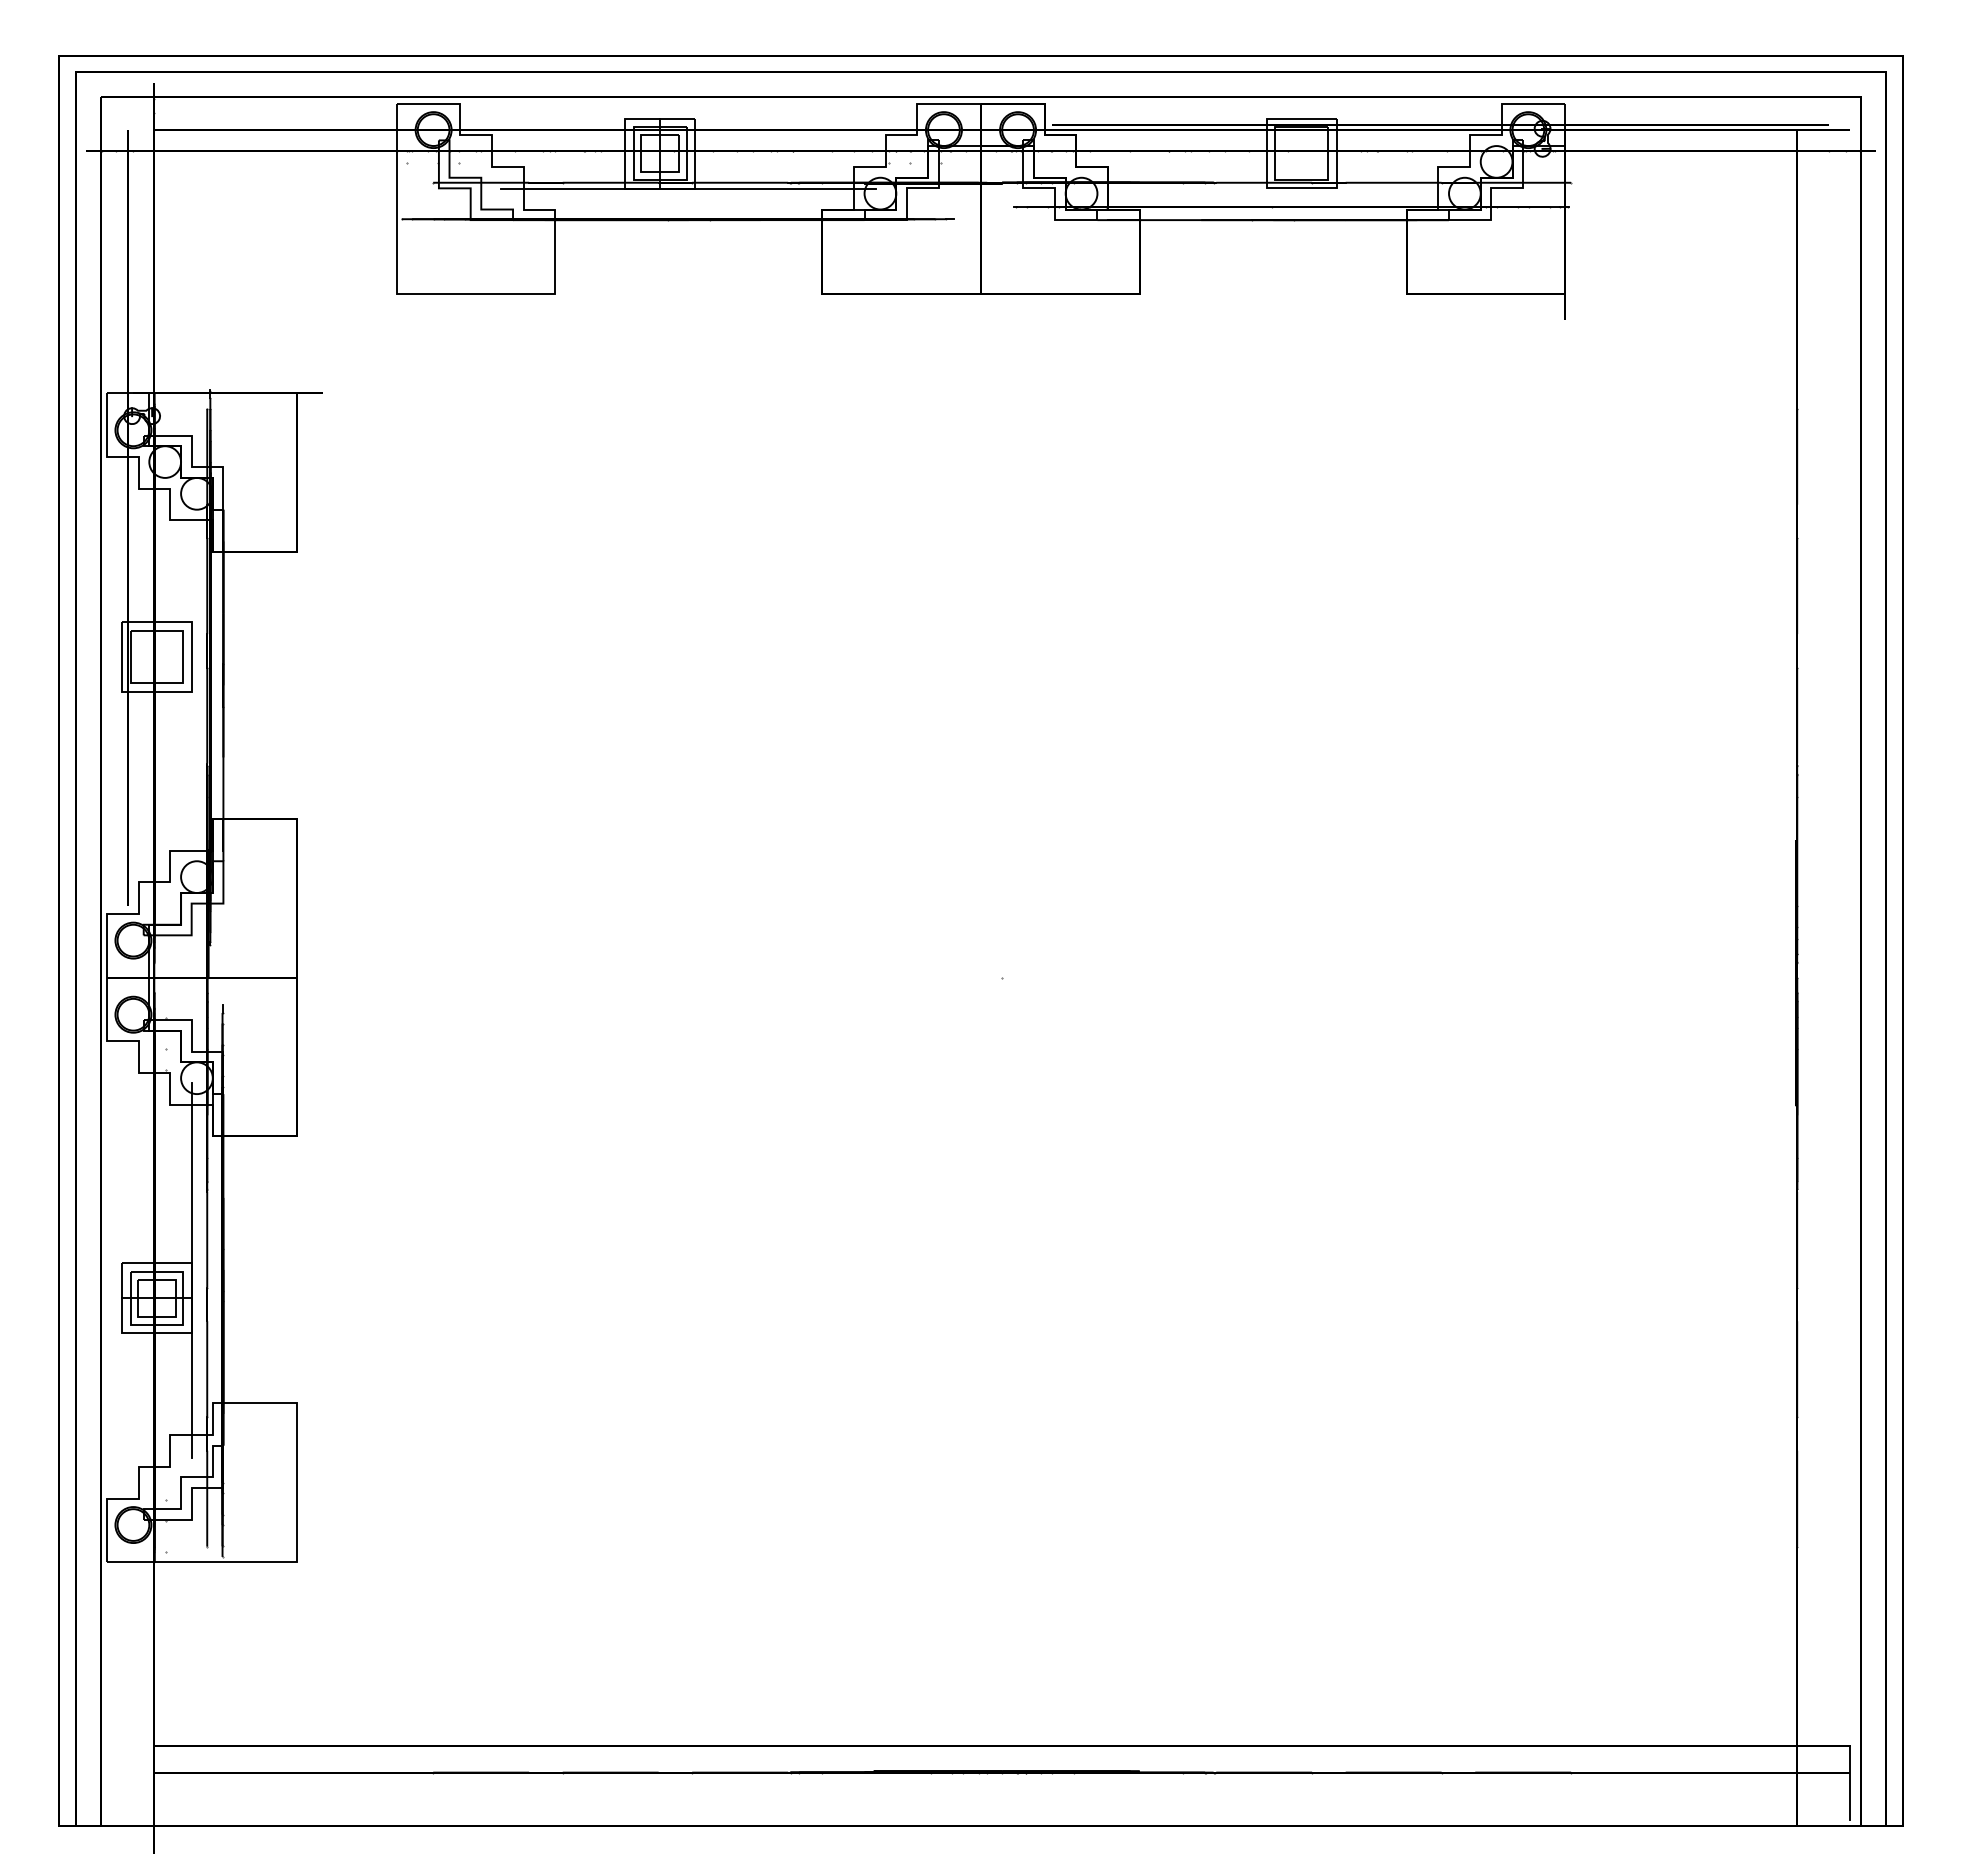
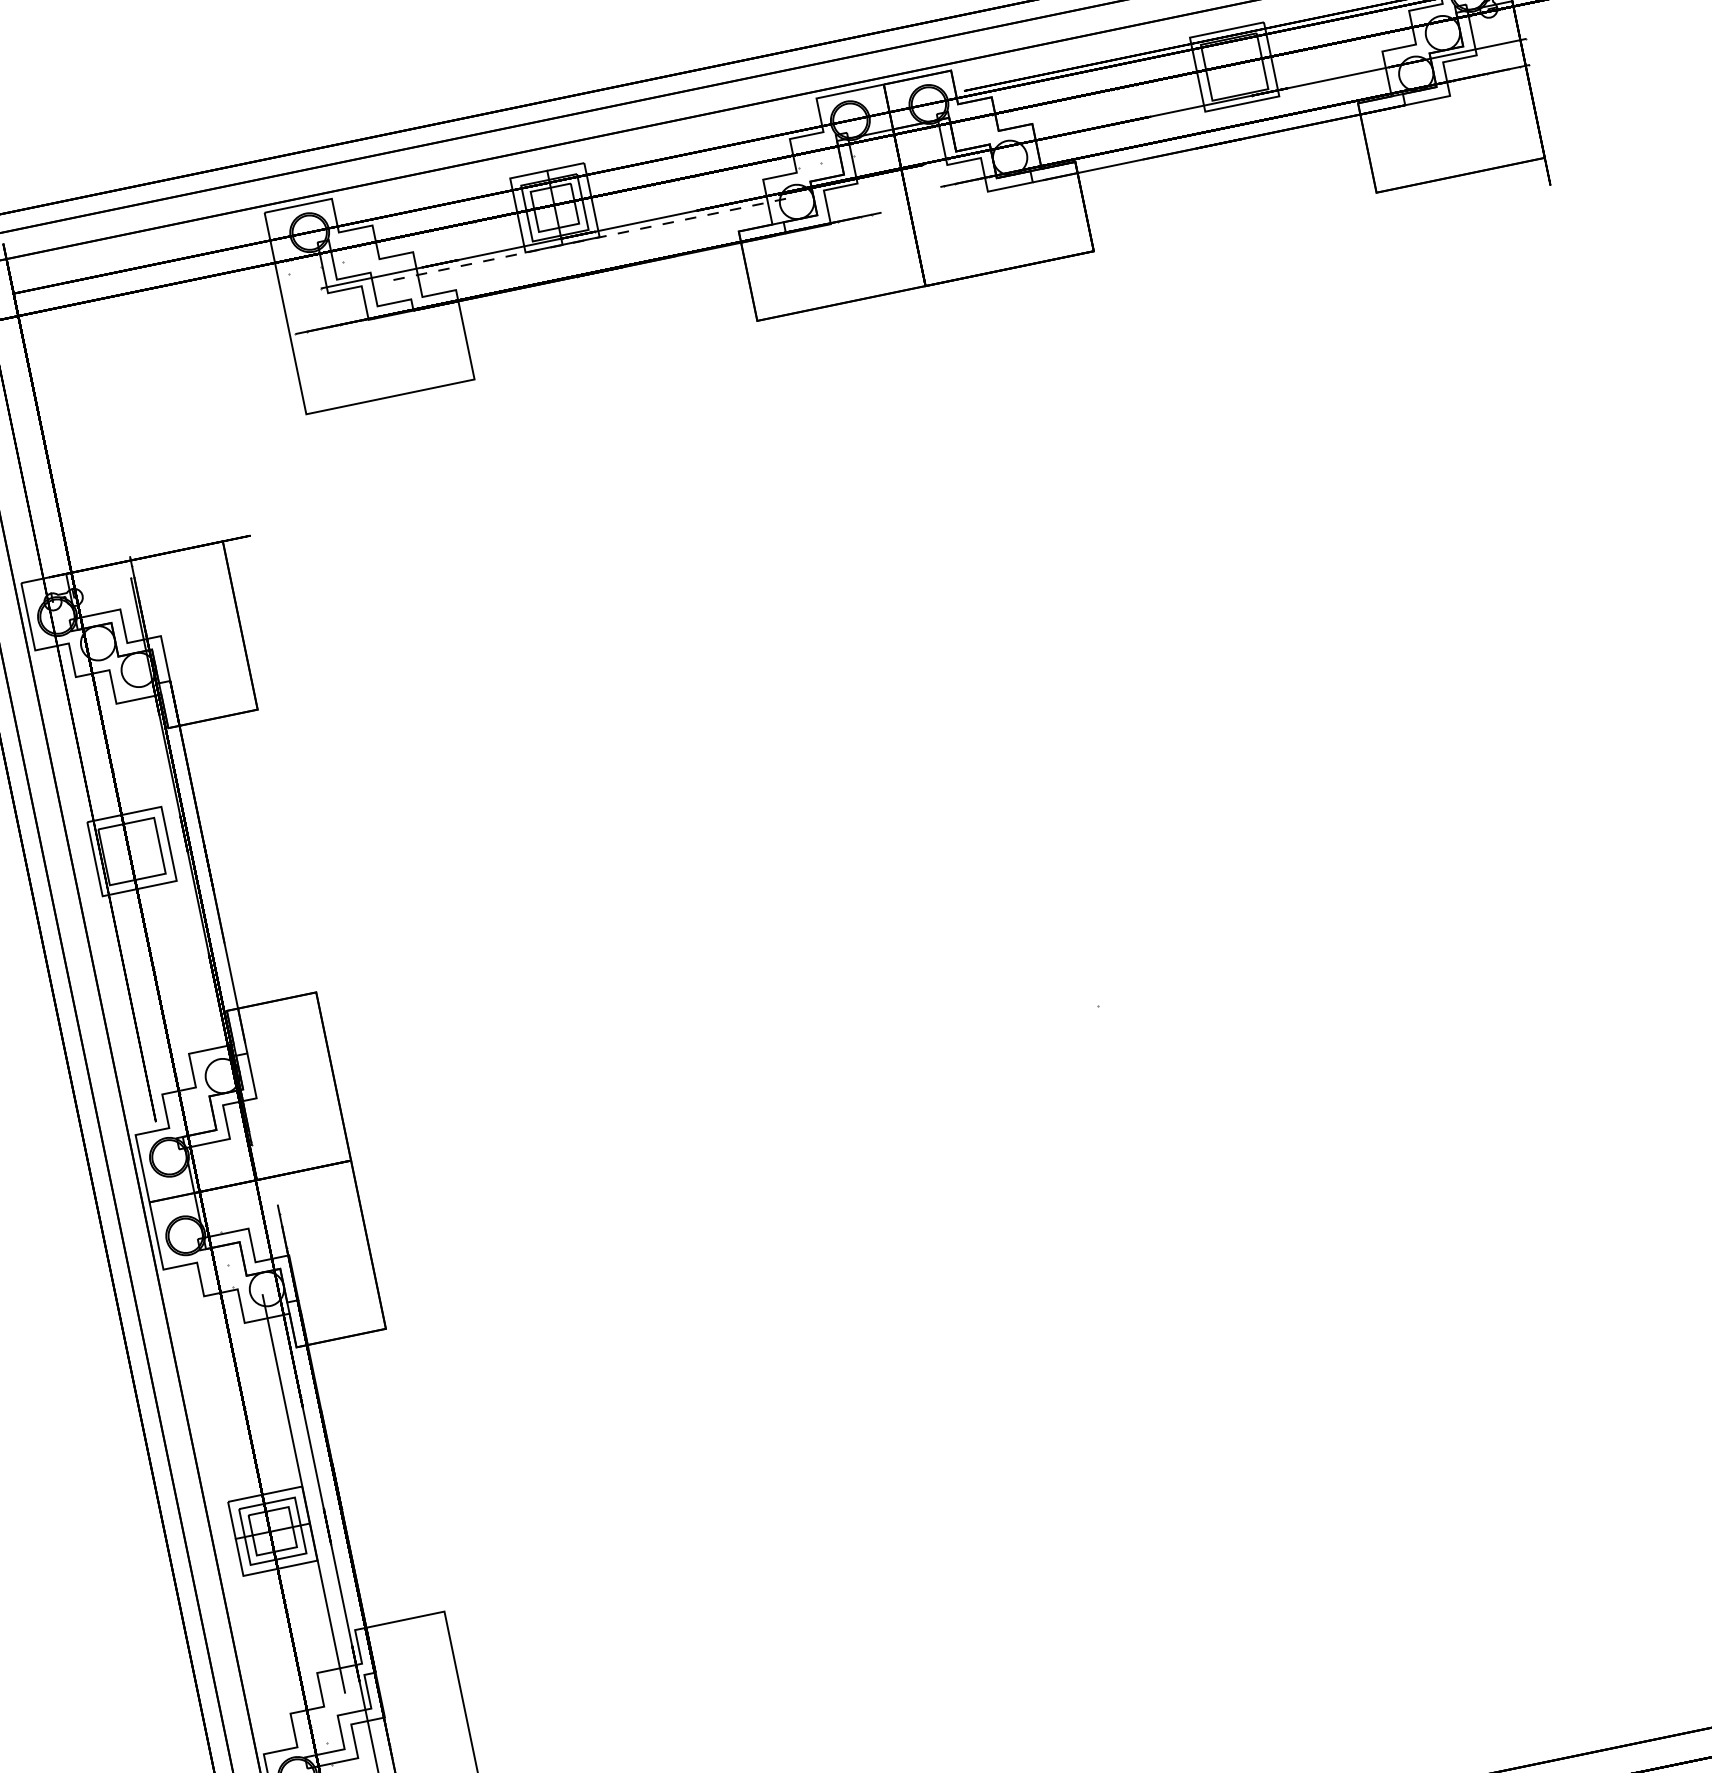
line: (688, 188) -> (592, 238), solid -> dashed

